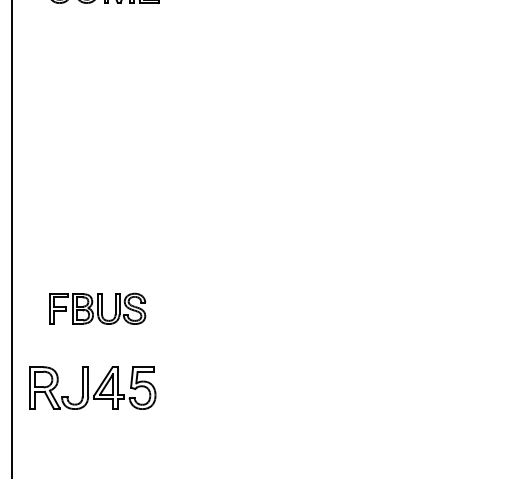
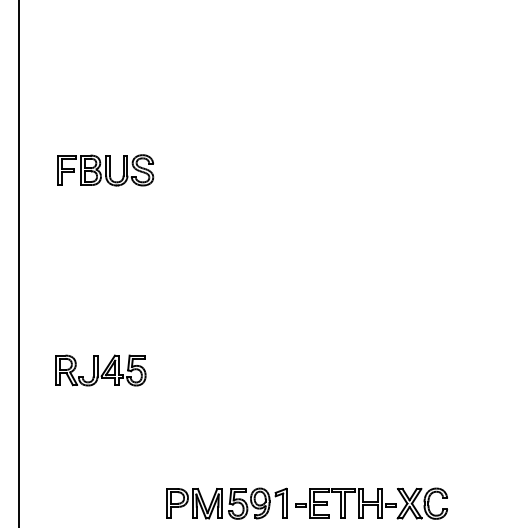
part: (97, 309) -> (105, 170), moved
part: (92, 388) -> (100, 370), size x0.71

